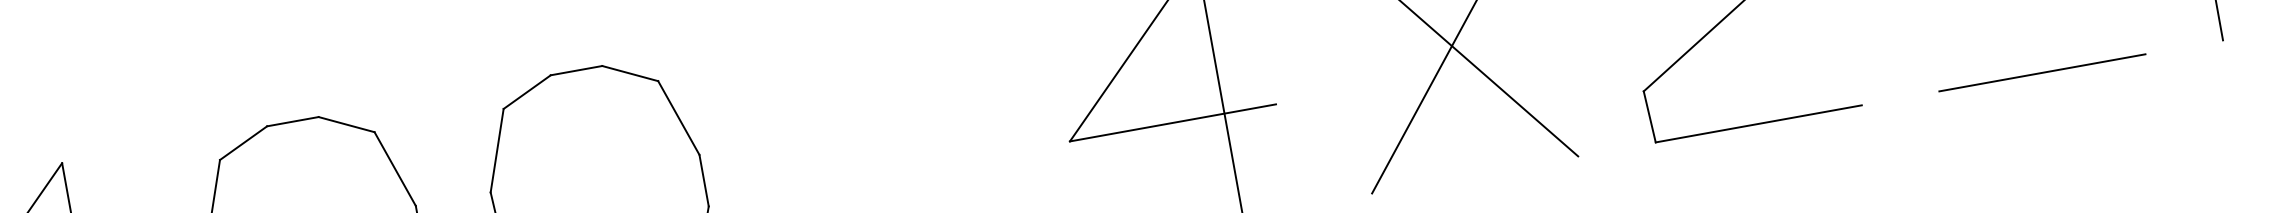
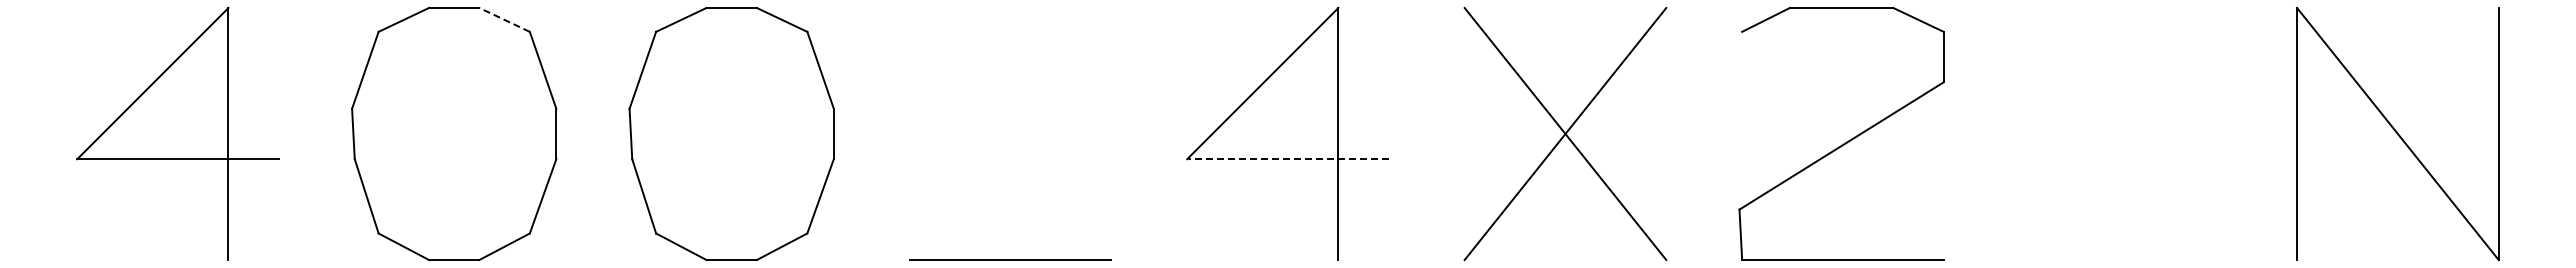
line: (2042, 73) -> (2120, 260), removed
line: (1173, 123) -> (1288, 159), solid -> dashed
line: (346, 124) -> (504, 19), solid -> dashed

